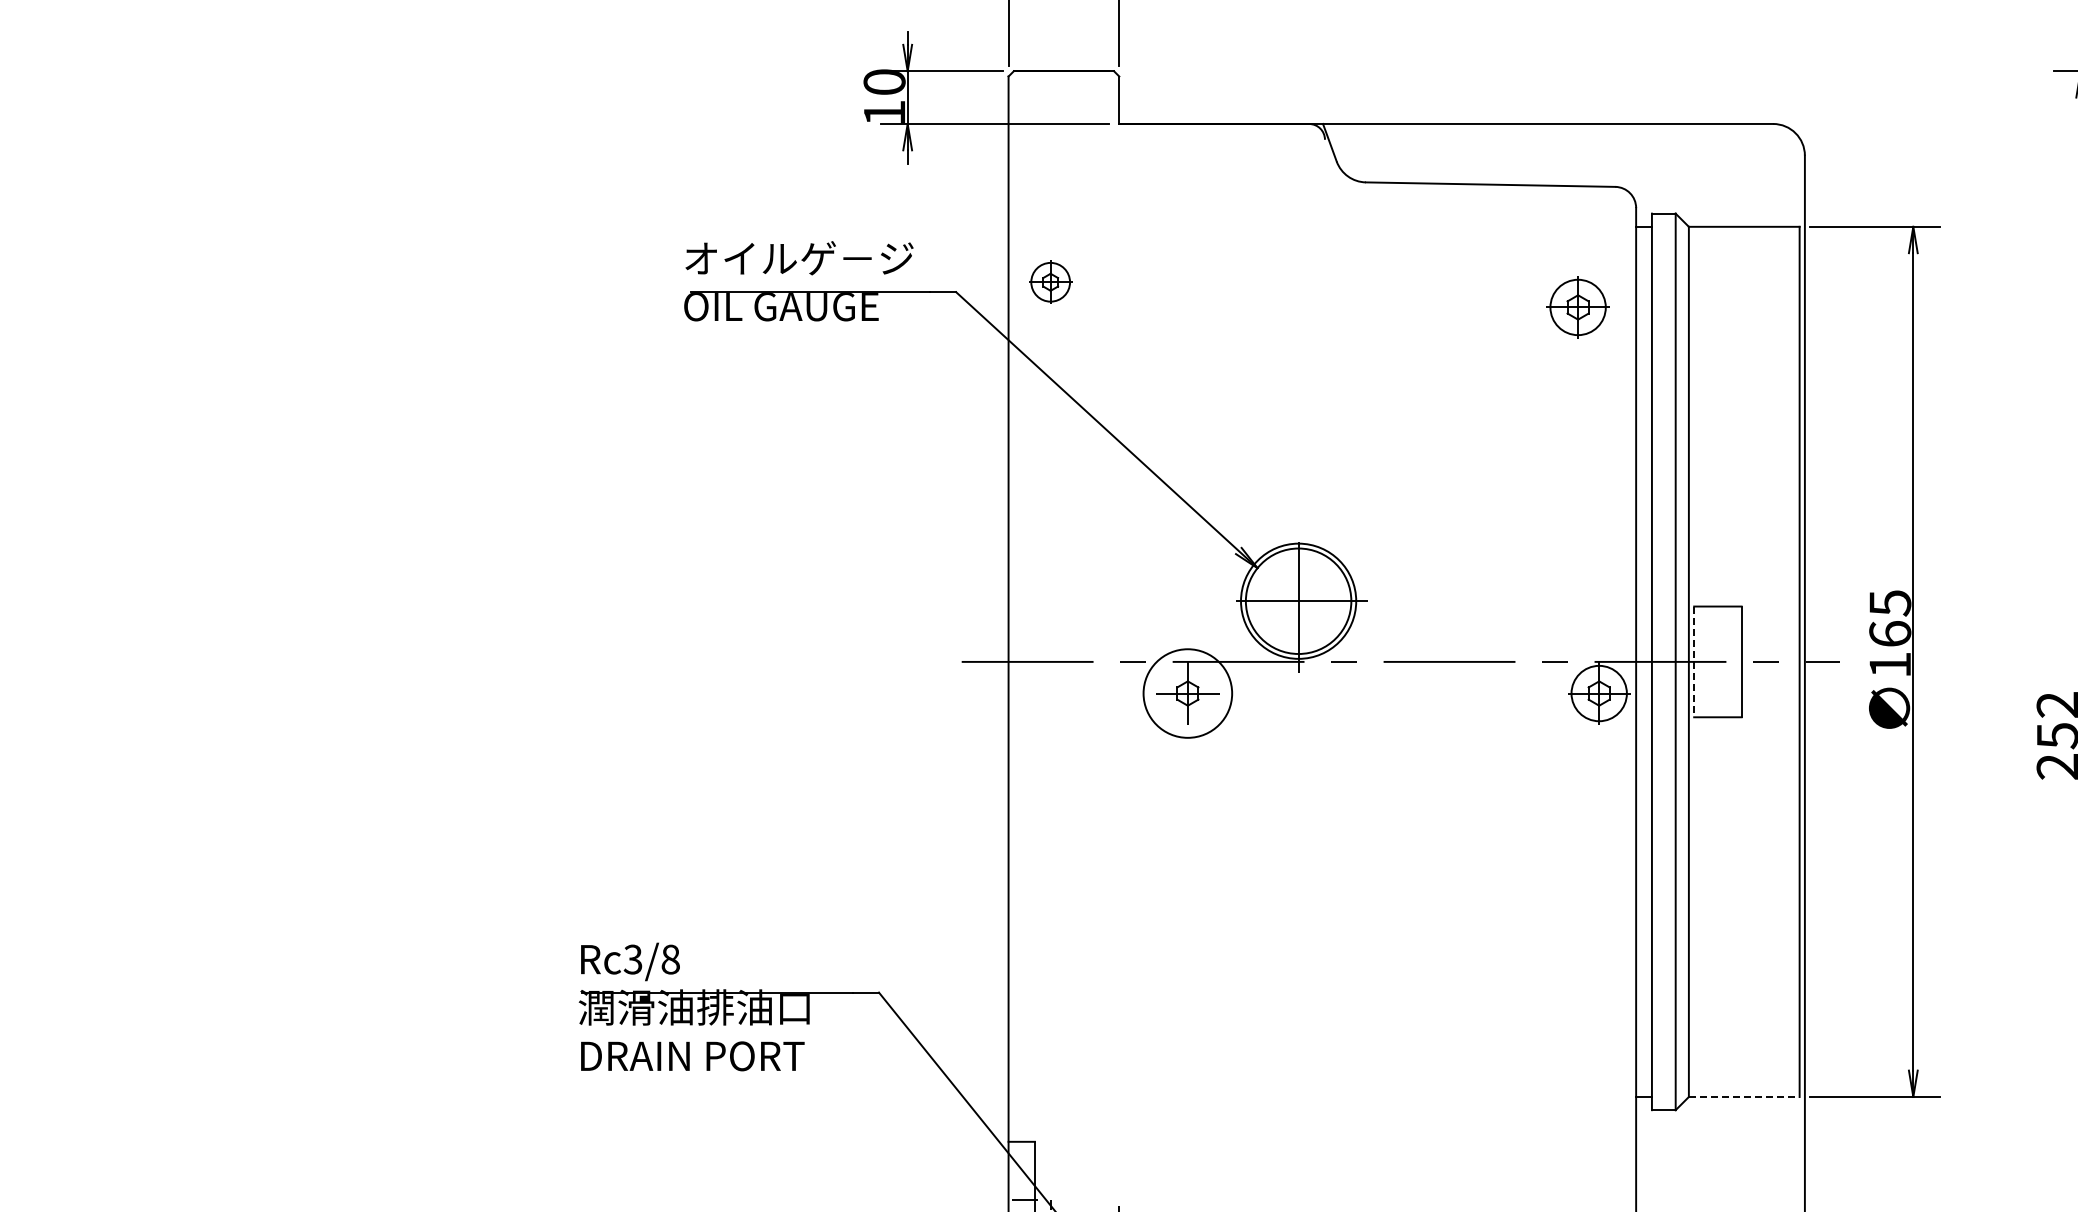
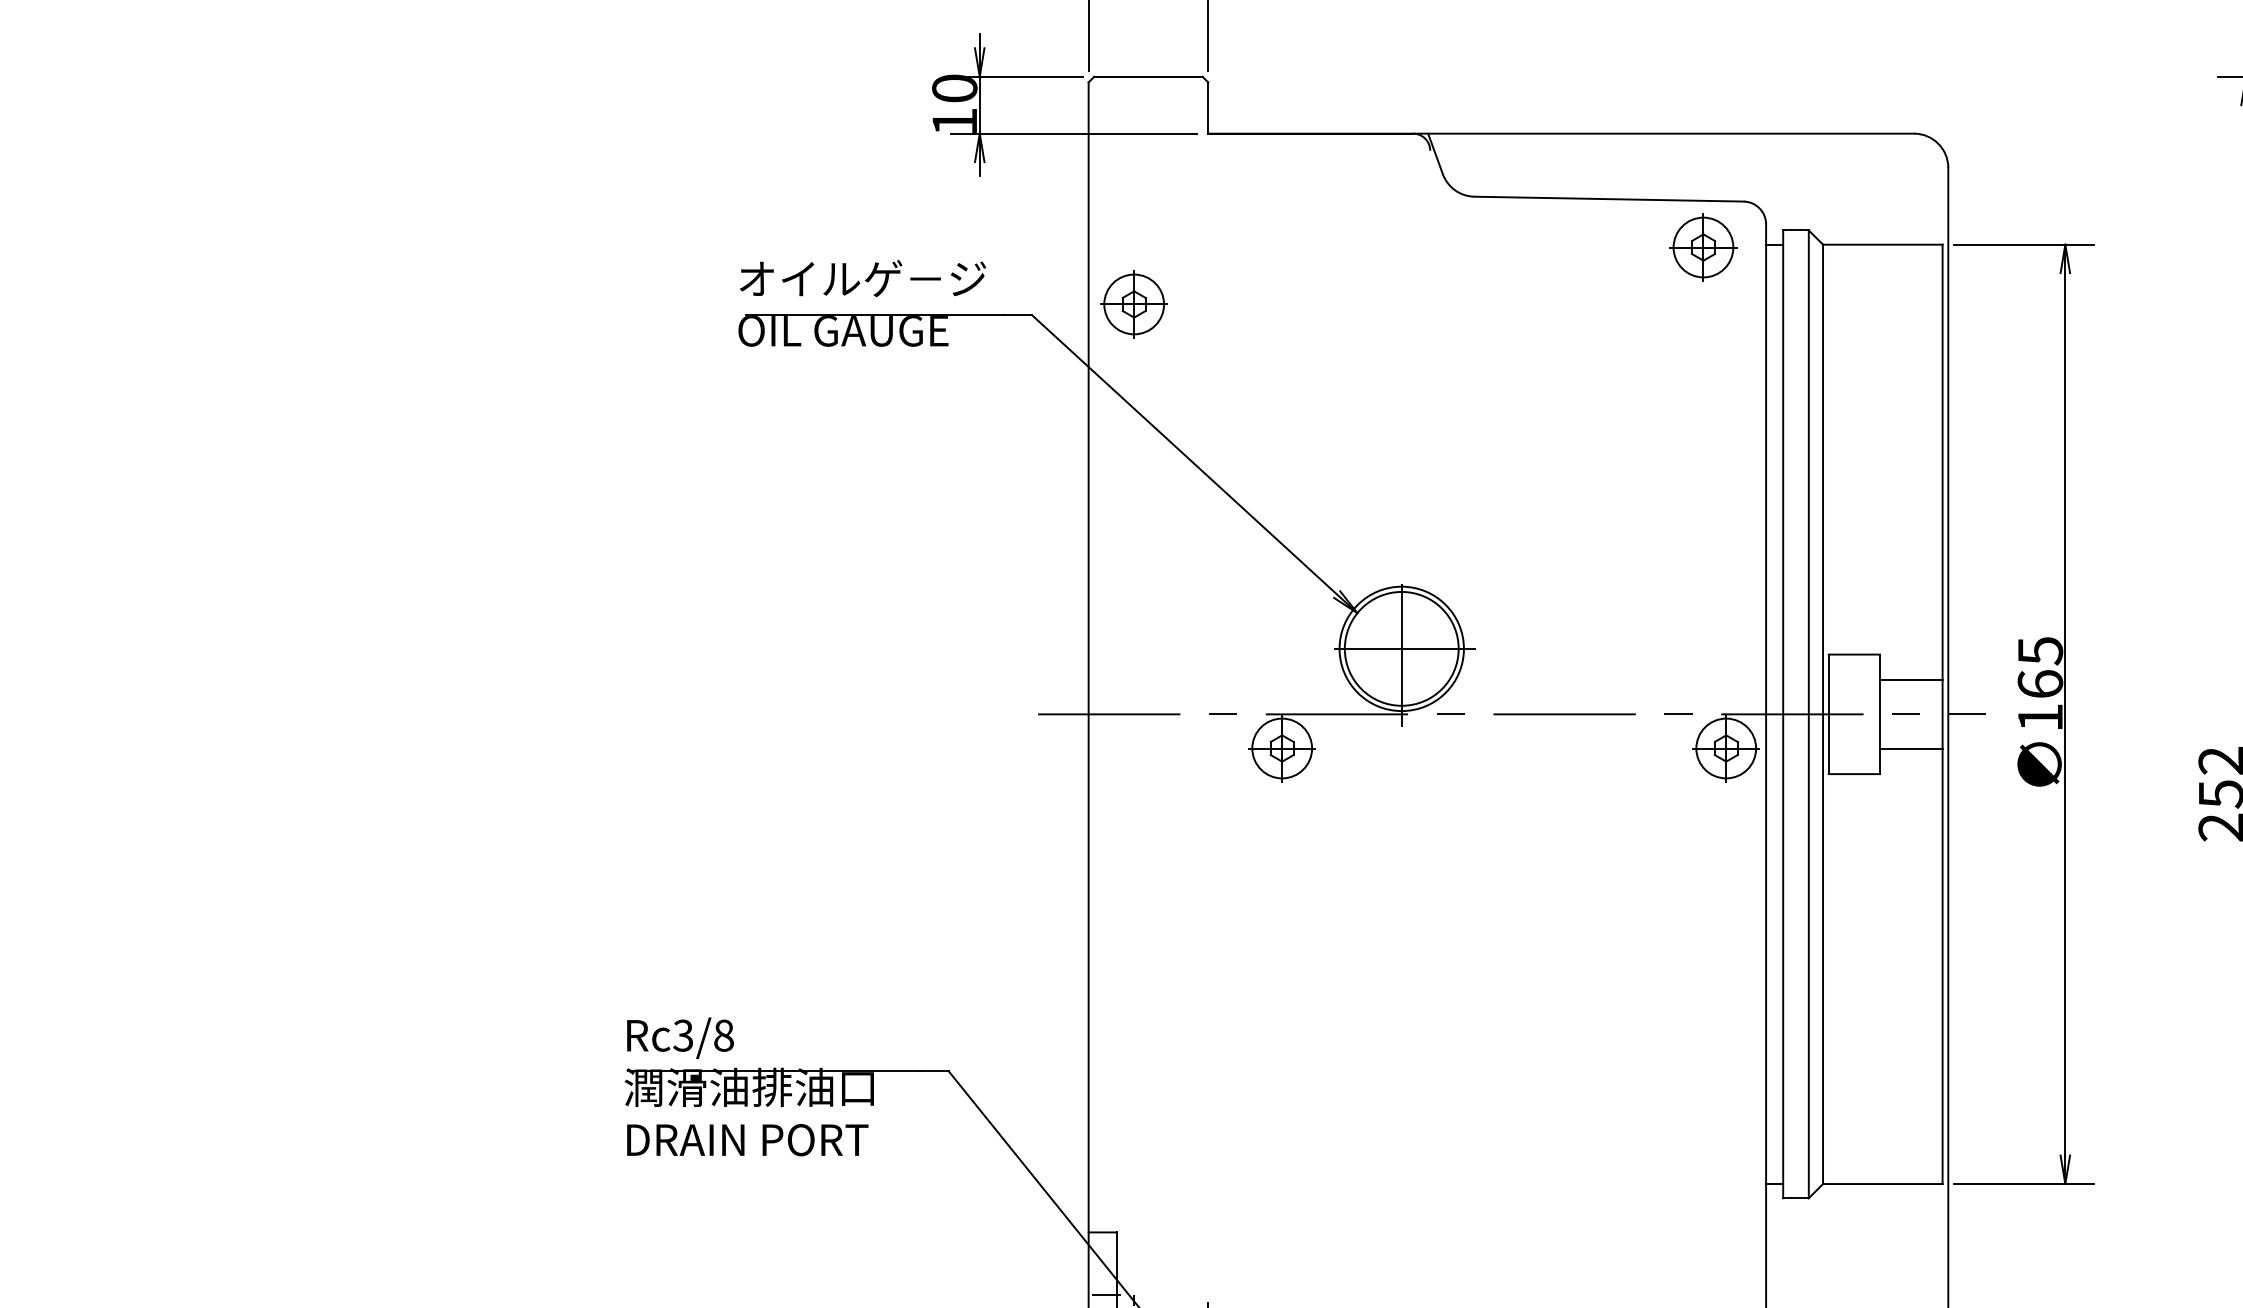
part: (1050, 282) -> (1133, 304), size x1.43
part: (1577, 307) -> (1702, 247), moved
line: (1770, 630) -> (1911, 680), added
line: (1694, 662) -> (1829, 714), dashed -> solid
circle: (1187, 693) -> (1281, 748), size x0.62
line: (1770, 693) -> (1911, 748), added
line: (1744, 1096) -> (1883, 1183), dashed -> solid

